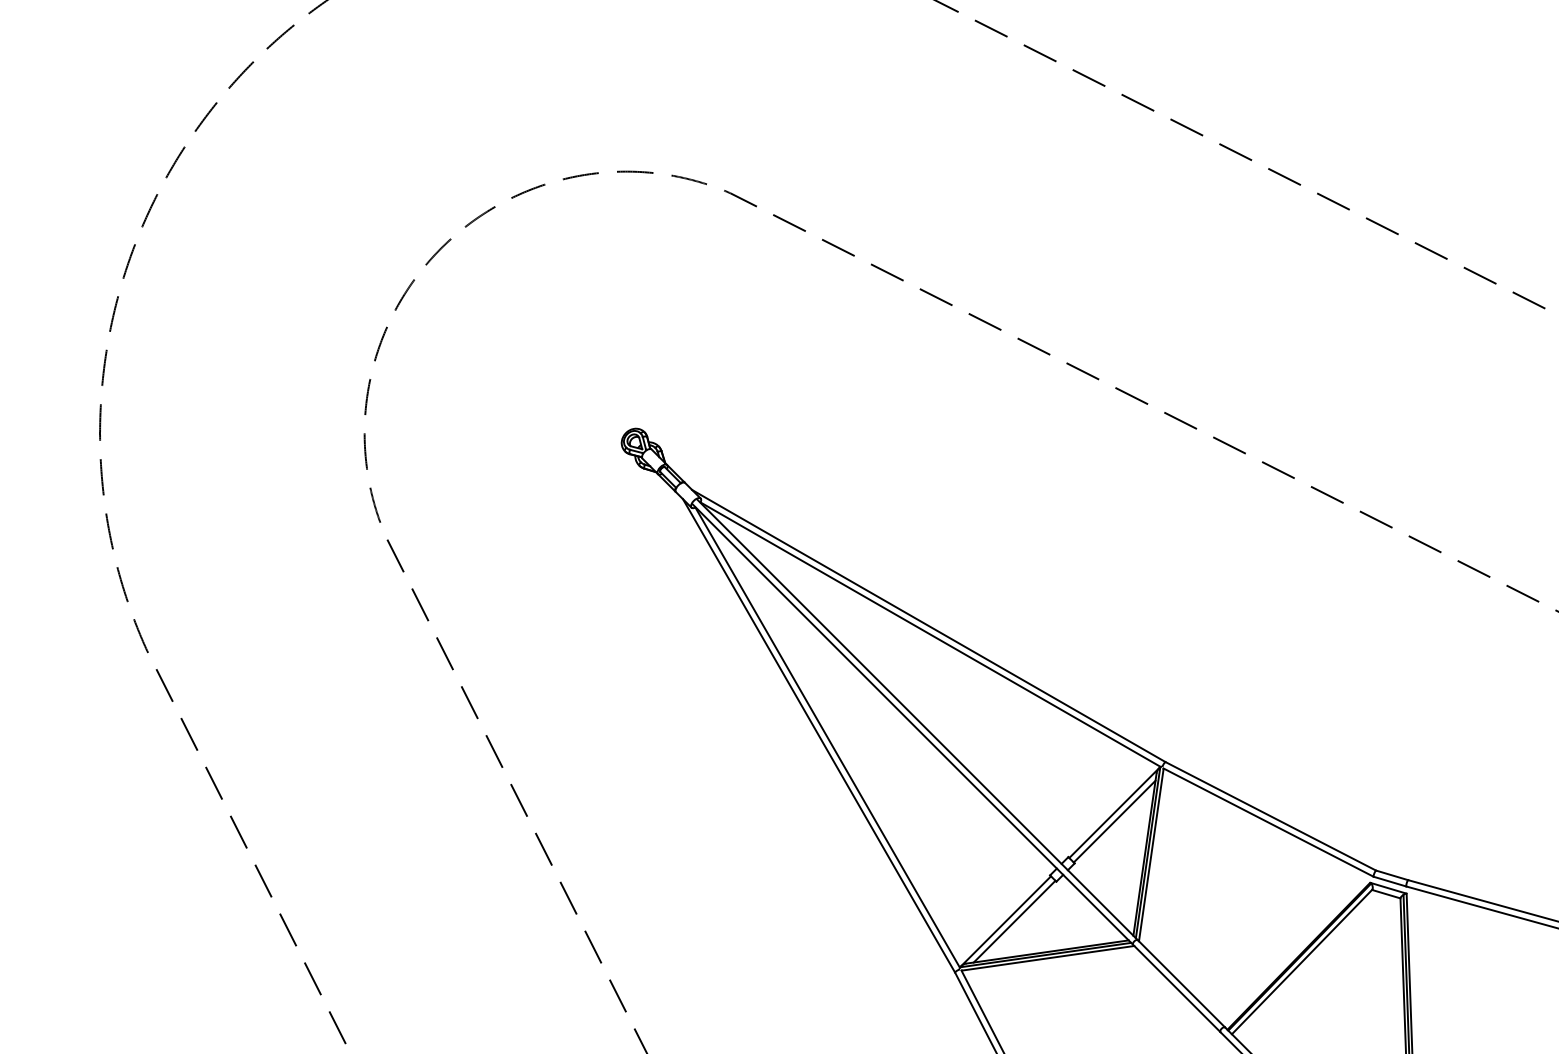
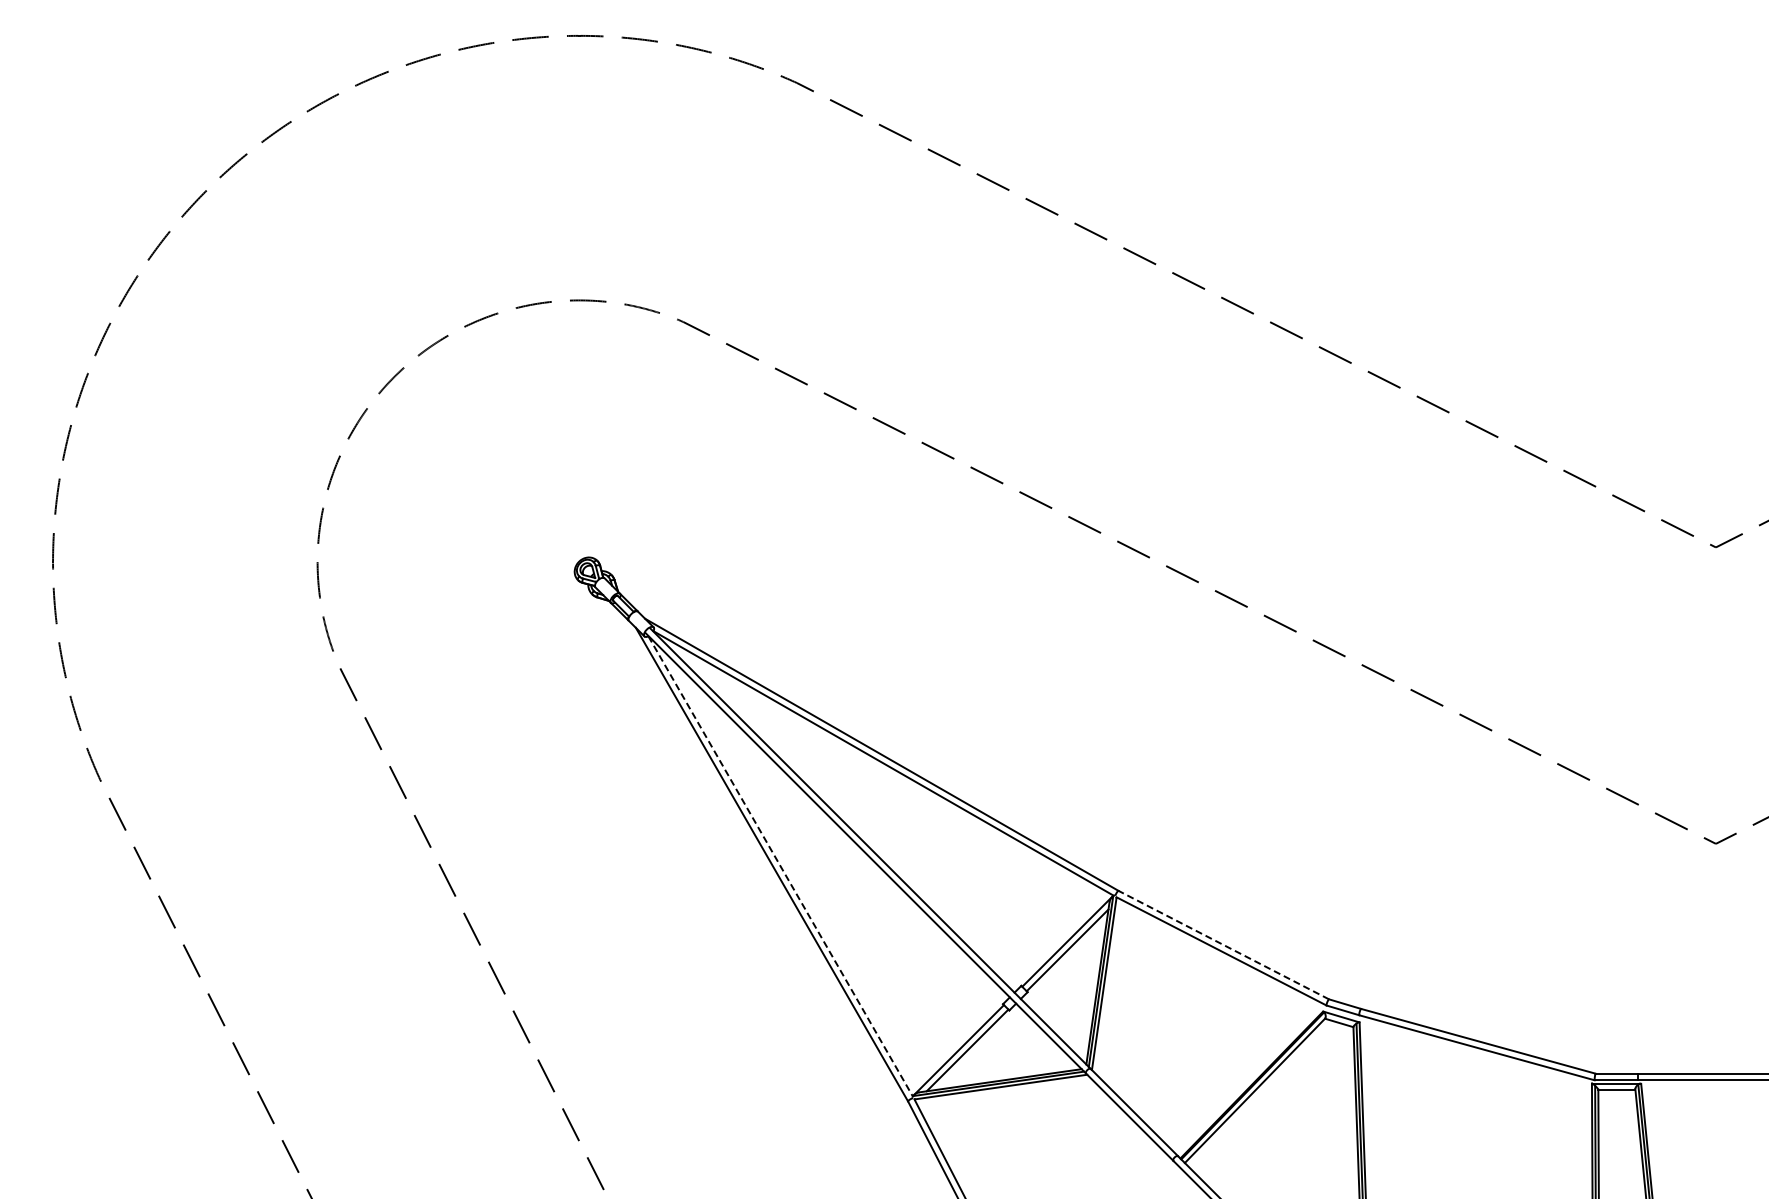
line: (827, 737) -> (780, 866), solid -> dashed
line: (1270, 815) -> (1223, 944), solid -> dashed

